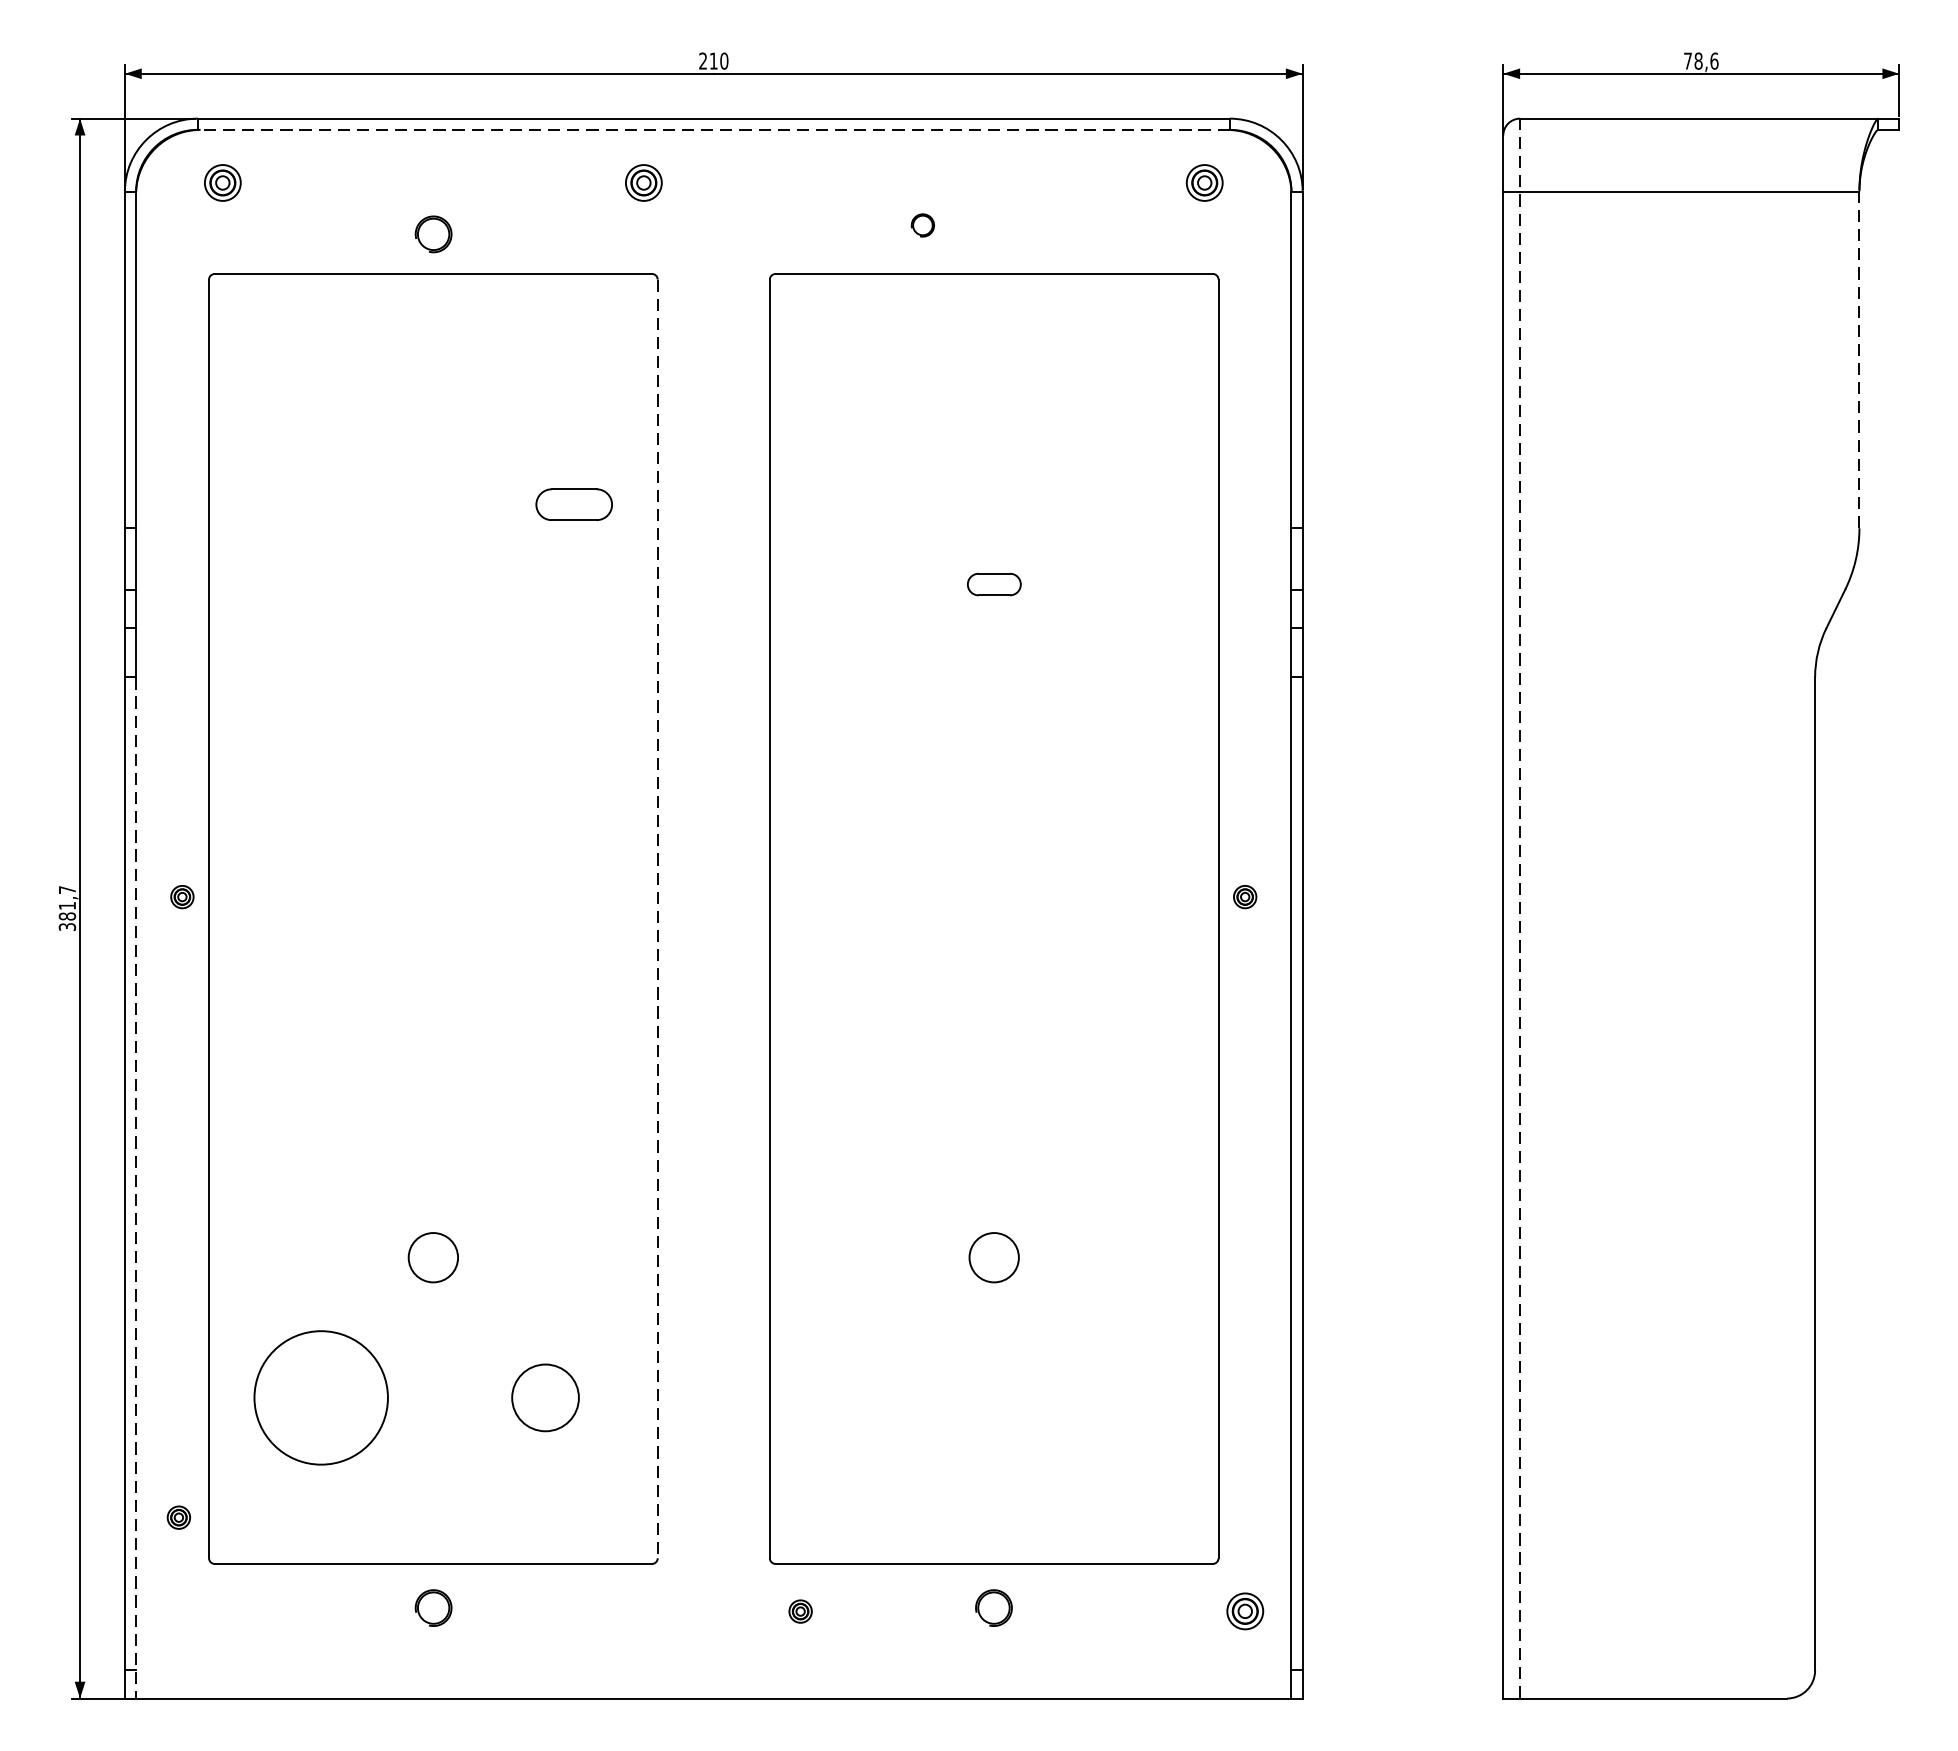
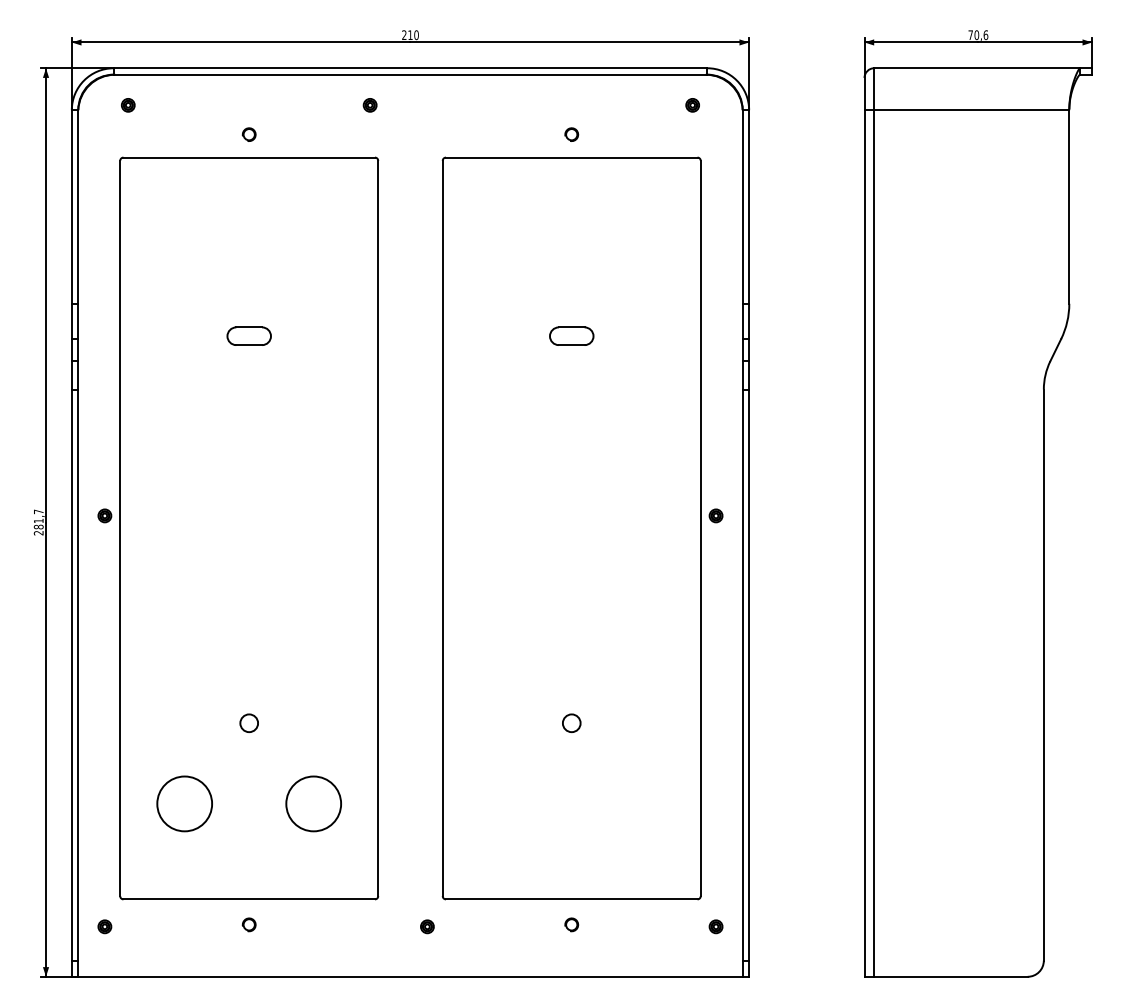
text: (1698, 59) -> (976, 34), 78,6 -> 70,6
line: (713, 129) -> (410, 74), dashed -> solid
part: (223, 183) -> (128, 105), size x0.62
part: (642, 183) -> (369, 105), size x0.62
part: (1204, 183) -> (692, 105), size x0.62
part: (922, 225) -> (571, 134), moved
part: (432, 233) -> (248, 134), size x0.62
line: (1859, 359) -> (1069, 206), dashed -> solid
part: (572, 503) -> (248, 335), moved
part: (993, 583) -> (571, 335), size x1.43
line: (1520, 908) -> (874, 522), dashed -> solid
line: (658, 918) -> (378, 528), dashed -> solid
text: (66, 927) -> (38, 533), 381,7 -> 281,7
line: (136, 1188) -> (78, 683), dashed -> solid
circle: (433, 1258) -> (249, 723), size x0.62
circle: (993, 1258) -> (571, 723), size x0.62
circle: (320, 1397) -> (184, 803), size x0.71
circle: (545, 1397) -> (313, 803), size x1.43
part: (178, 1517) -> (104, 926), moved
part: (432, 1607) -> (248, 924), size x0.62
part: (993, 1607) -> (571, 924), size x0.62
part: (800, 1611) -> (427, 926), moved
part: (1244, 1611) -> (715, 926), size x0.62

